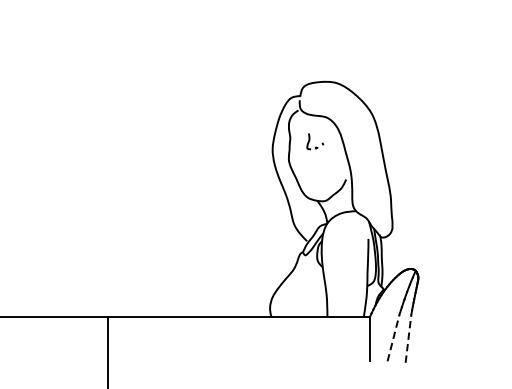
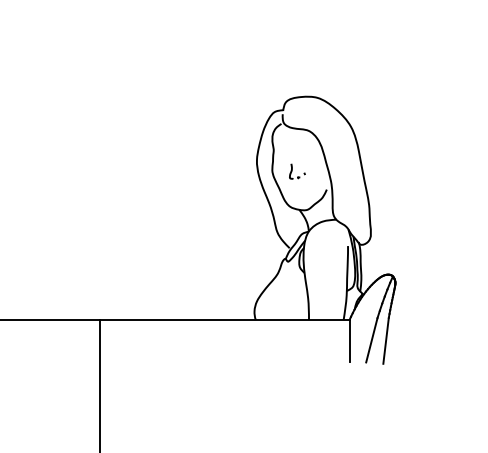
part: (315, 141) -> (297, 171), moved
line: (393, 338) -> (371, 340), dashed -> solid
line: (408, 338) -> (386, 340), dashed -> solid

